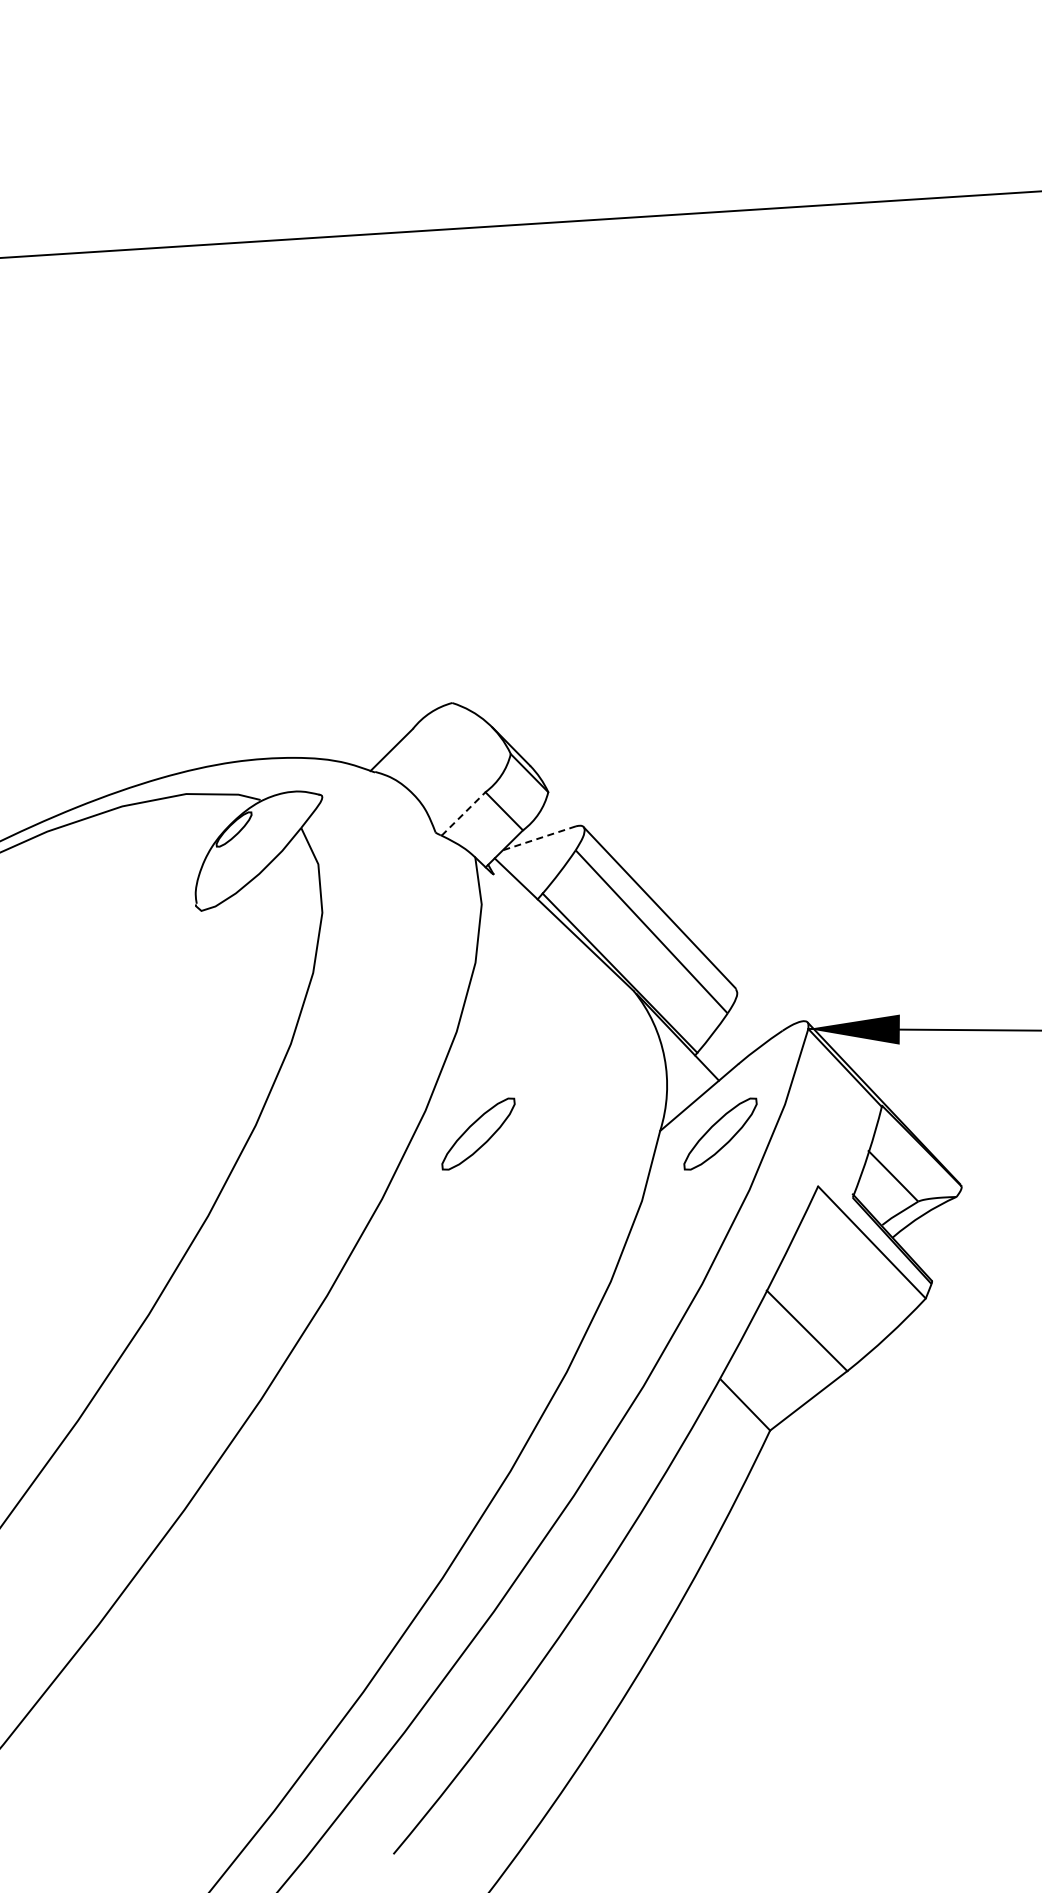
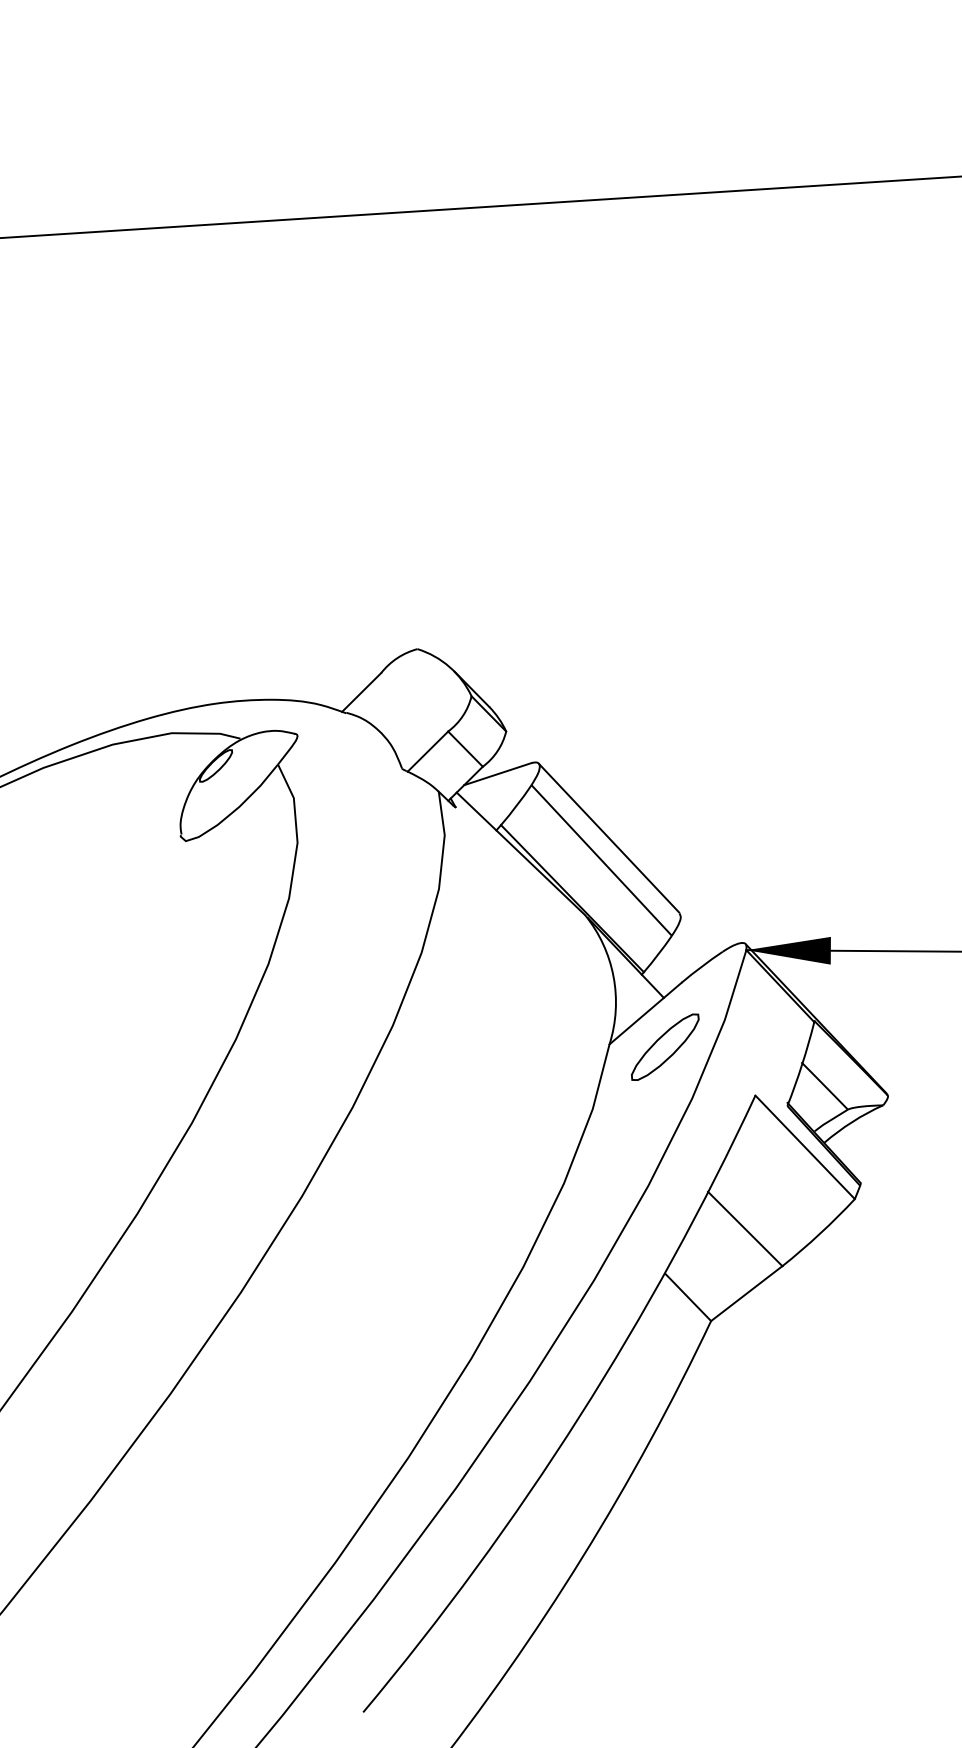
line: (463, 814) -> (427, 752), dashed -> solid
line: (538, 838) -> (497, 774), dashed -> solid
part: (478, 1133) -> (441, 1046), removed

